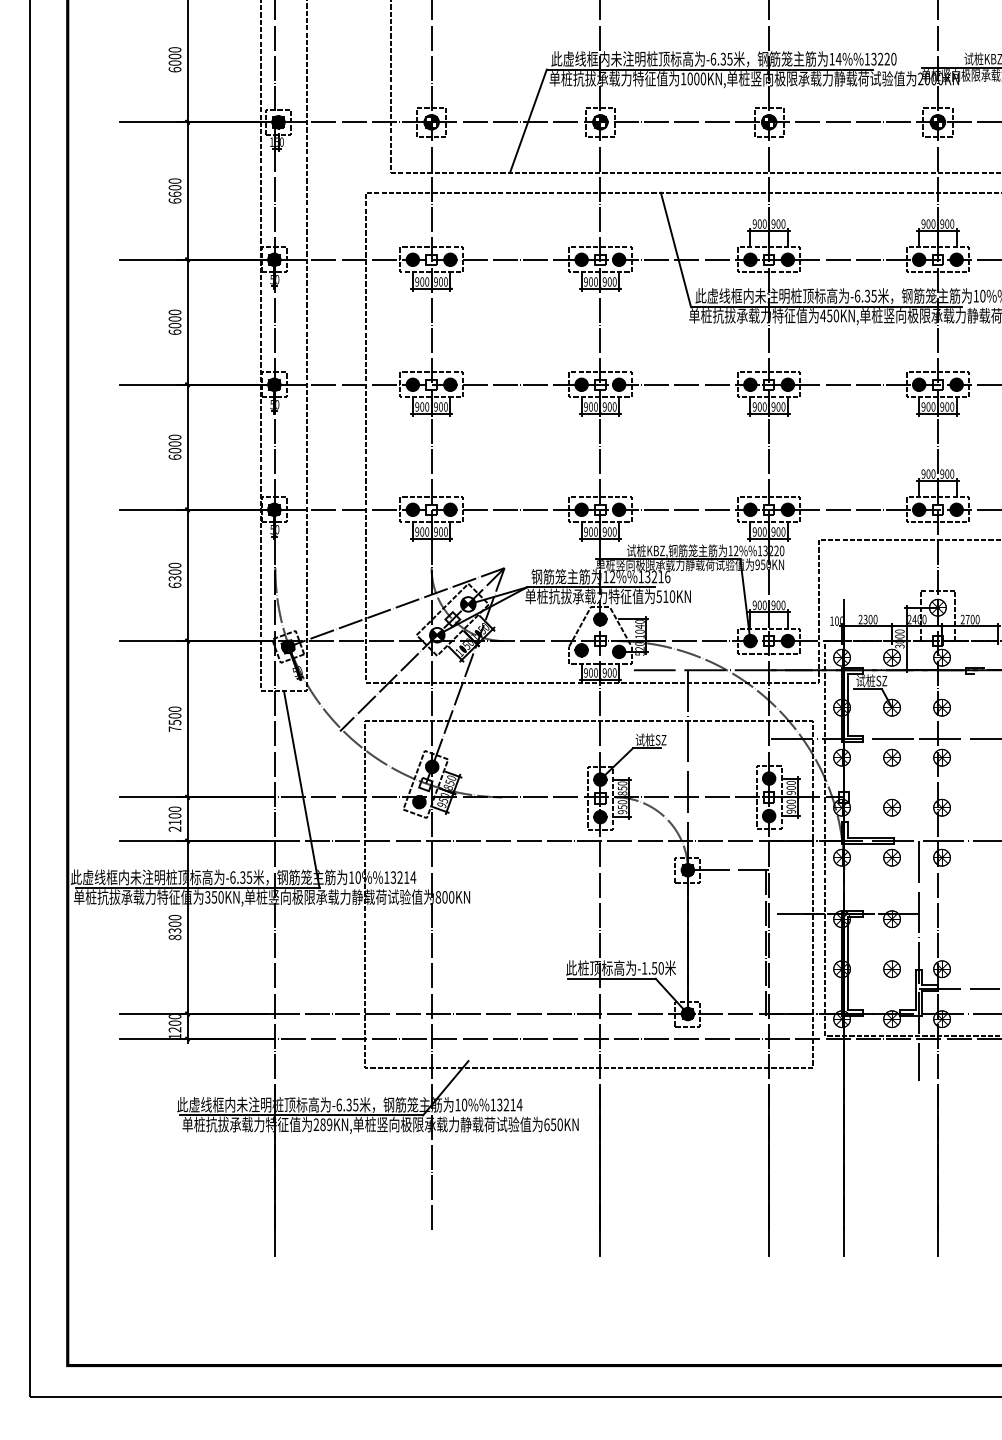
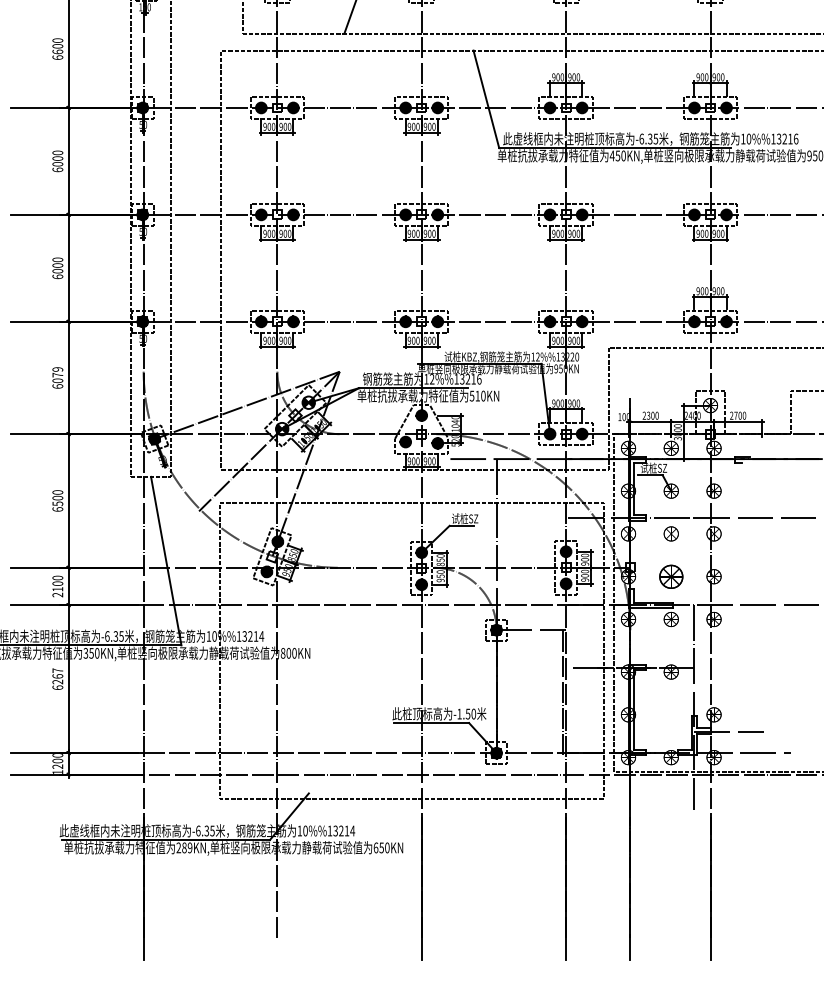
text: (174, 571) -> (57, 374), 6300 -> 6079
text: (174, 728) -> (57, 508), 7500 -> 6500
part: (891, 807) -> (670, 576), size x1.6
text: (174, 927) -> (57, 679), 8300 -> 6267
part: (891, 969) -> (670, 715), removed

